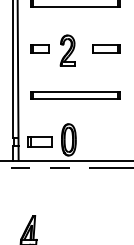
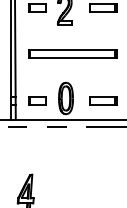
part: (39, 141) -> (36, 100), size x0.71
part: (106, 141) -> (103, 100), added

